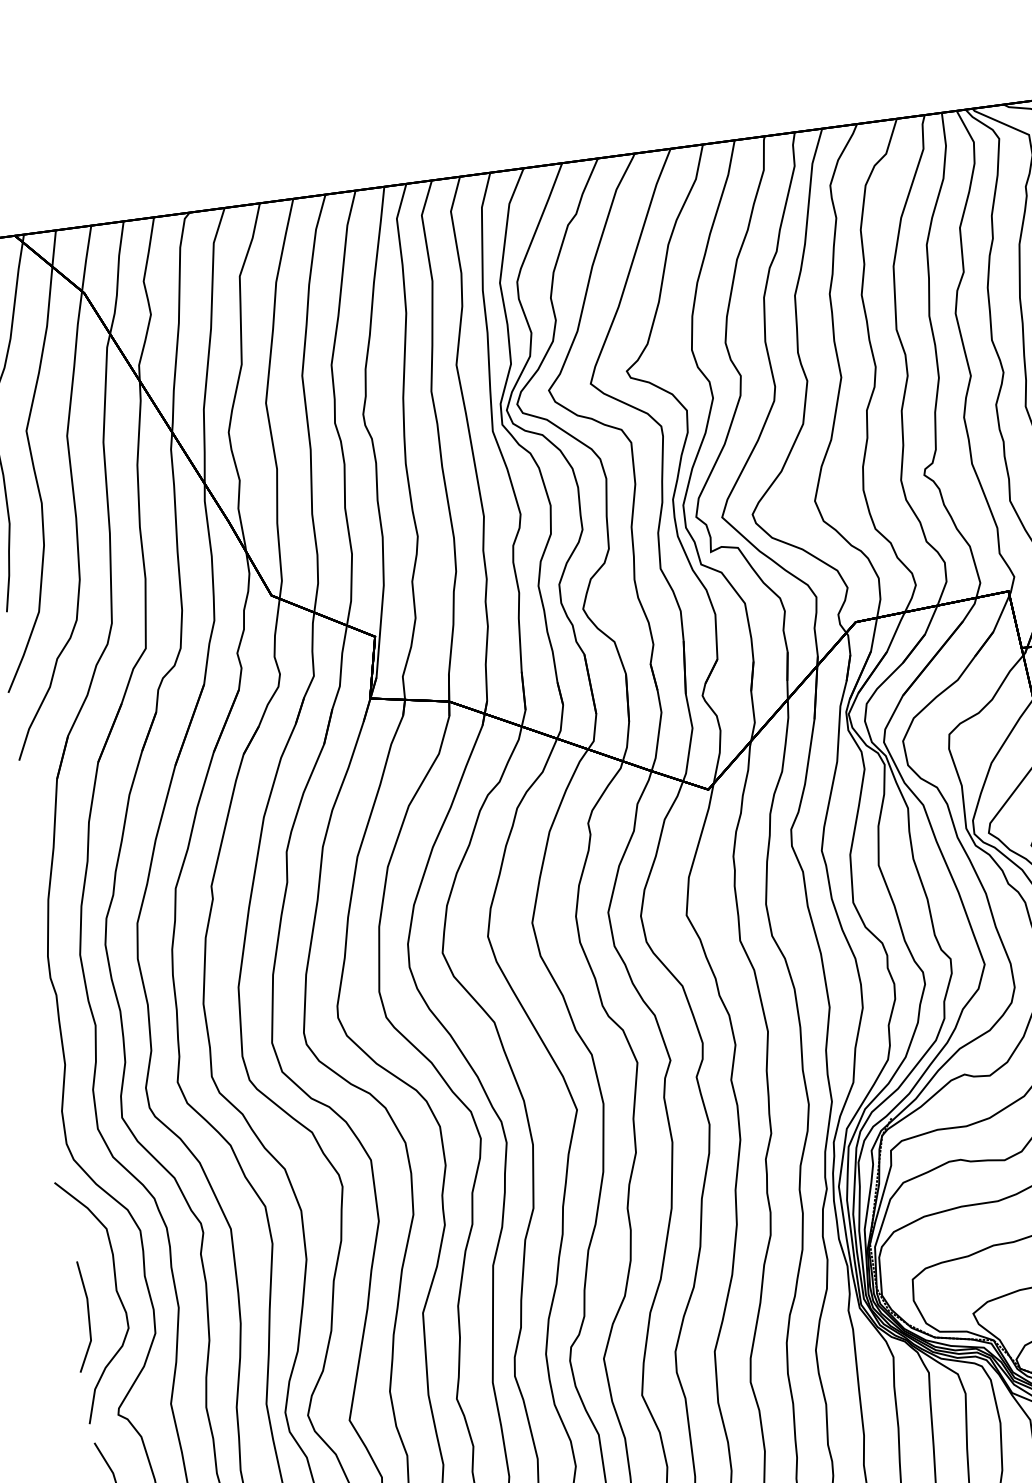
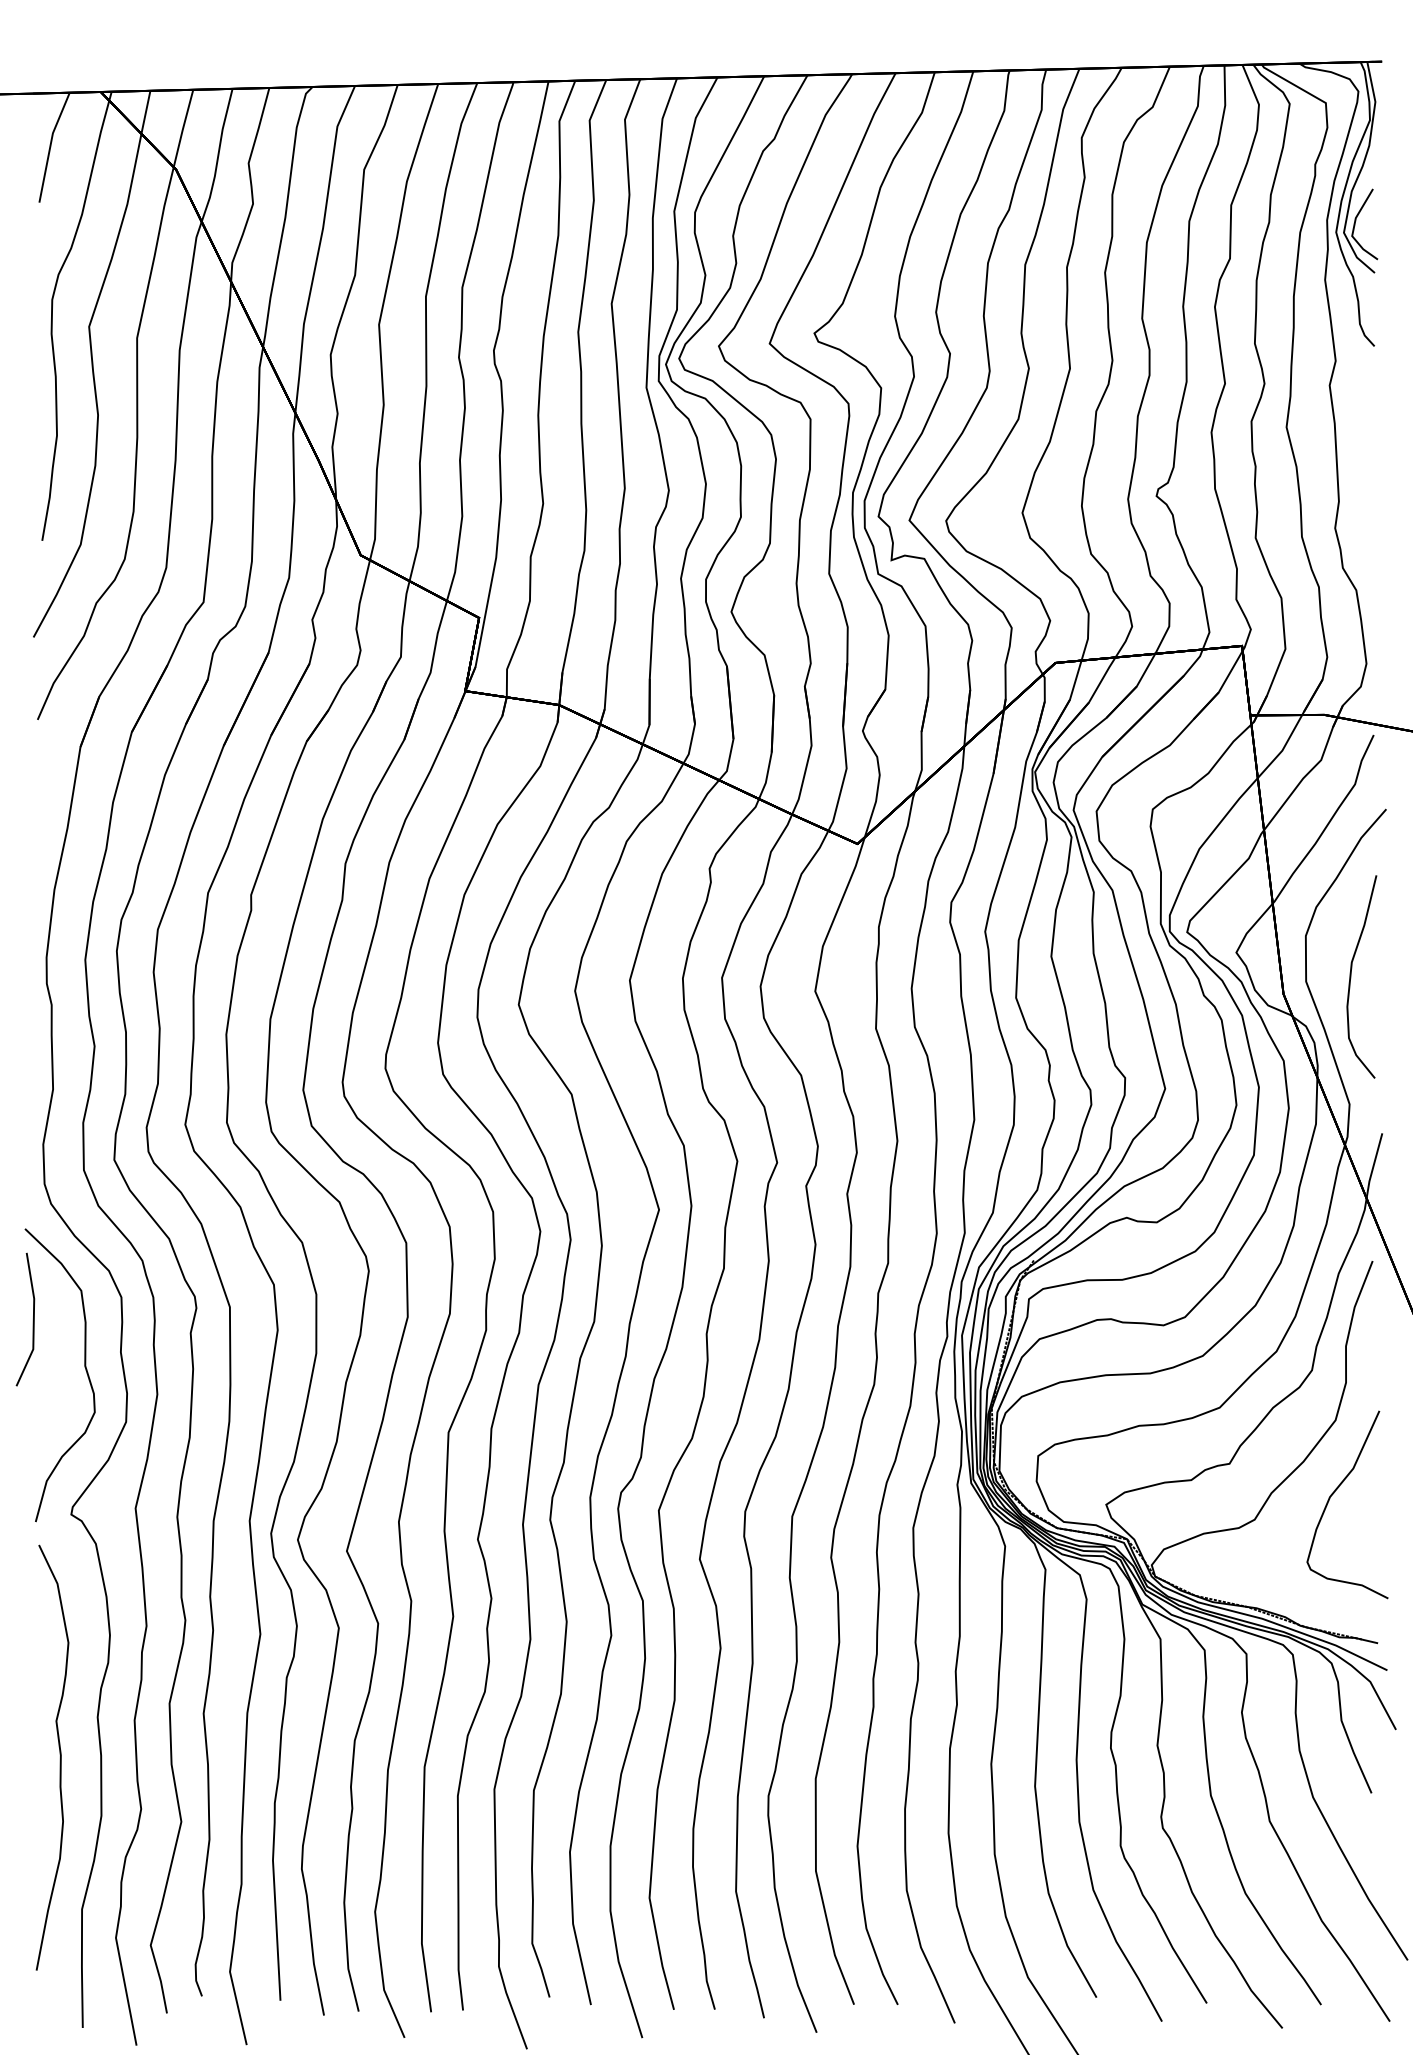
line: (87, 1316) -> (32, 1320), moved

